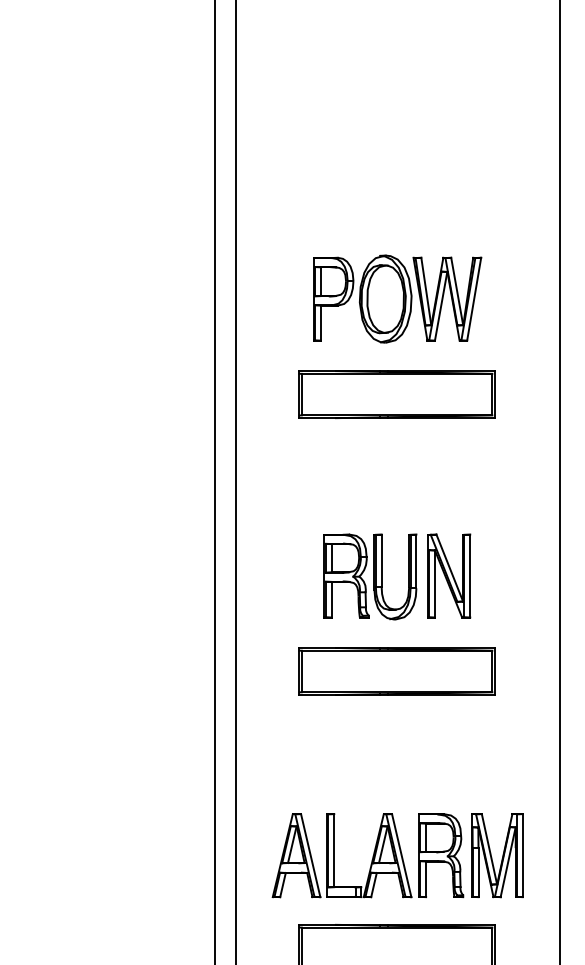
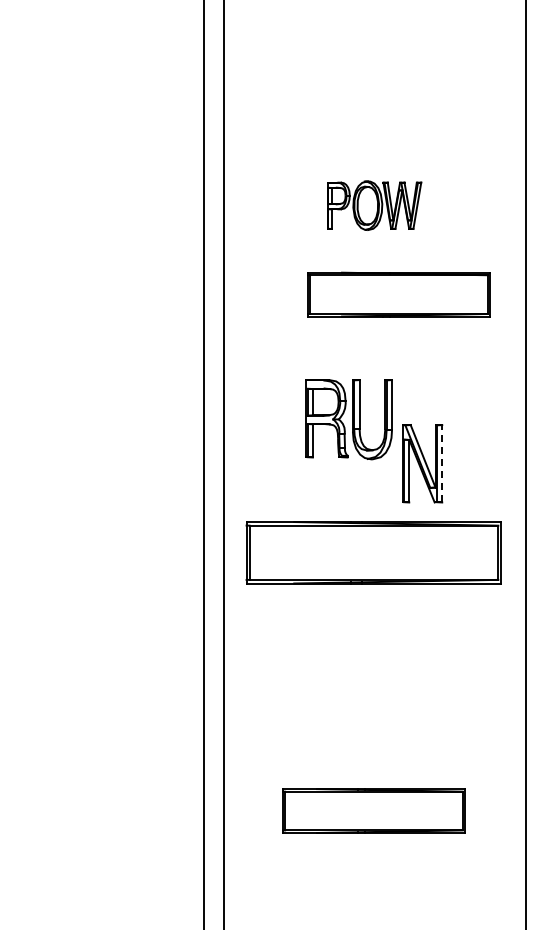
part: (397, 299) -> (374, 205), size x0.6
part: (396, 394) -> (398, 294), moved
line: (470, 575) -> (442, 463), solid -> dashed
part: (369, 576) -> (348, 419), moved
part: (396, 671) -> (373, 552), size x1.4
part: (397, 855) -> (374, 724), removed

